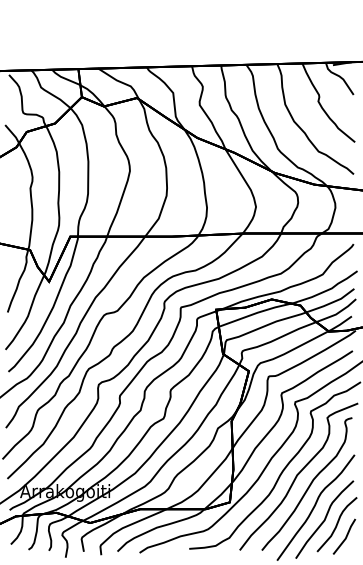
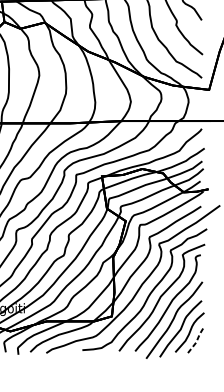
line: (346, 537) -> (196, 341), solid -> dashed

